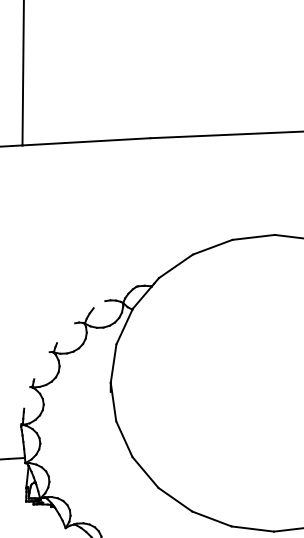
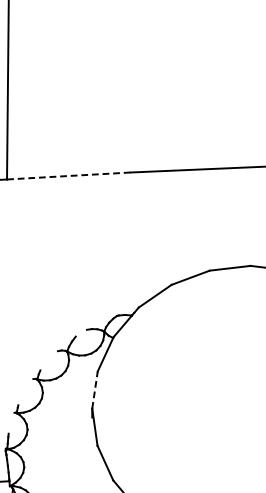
line: (85, 141) -> (67, 175), solid -> dashed
line: (113, 363) -> (94, 390), solid -> dashed

